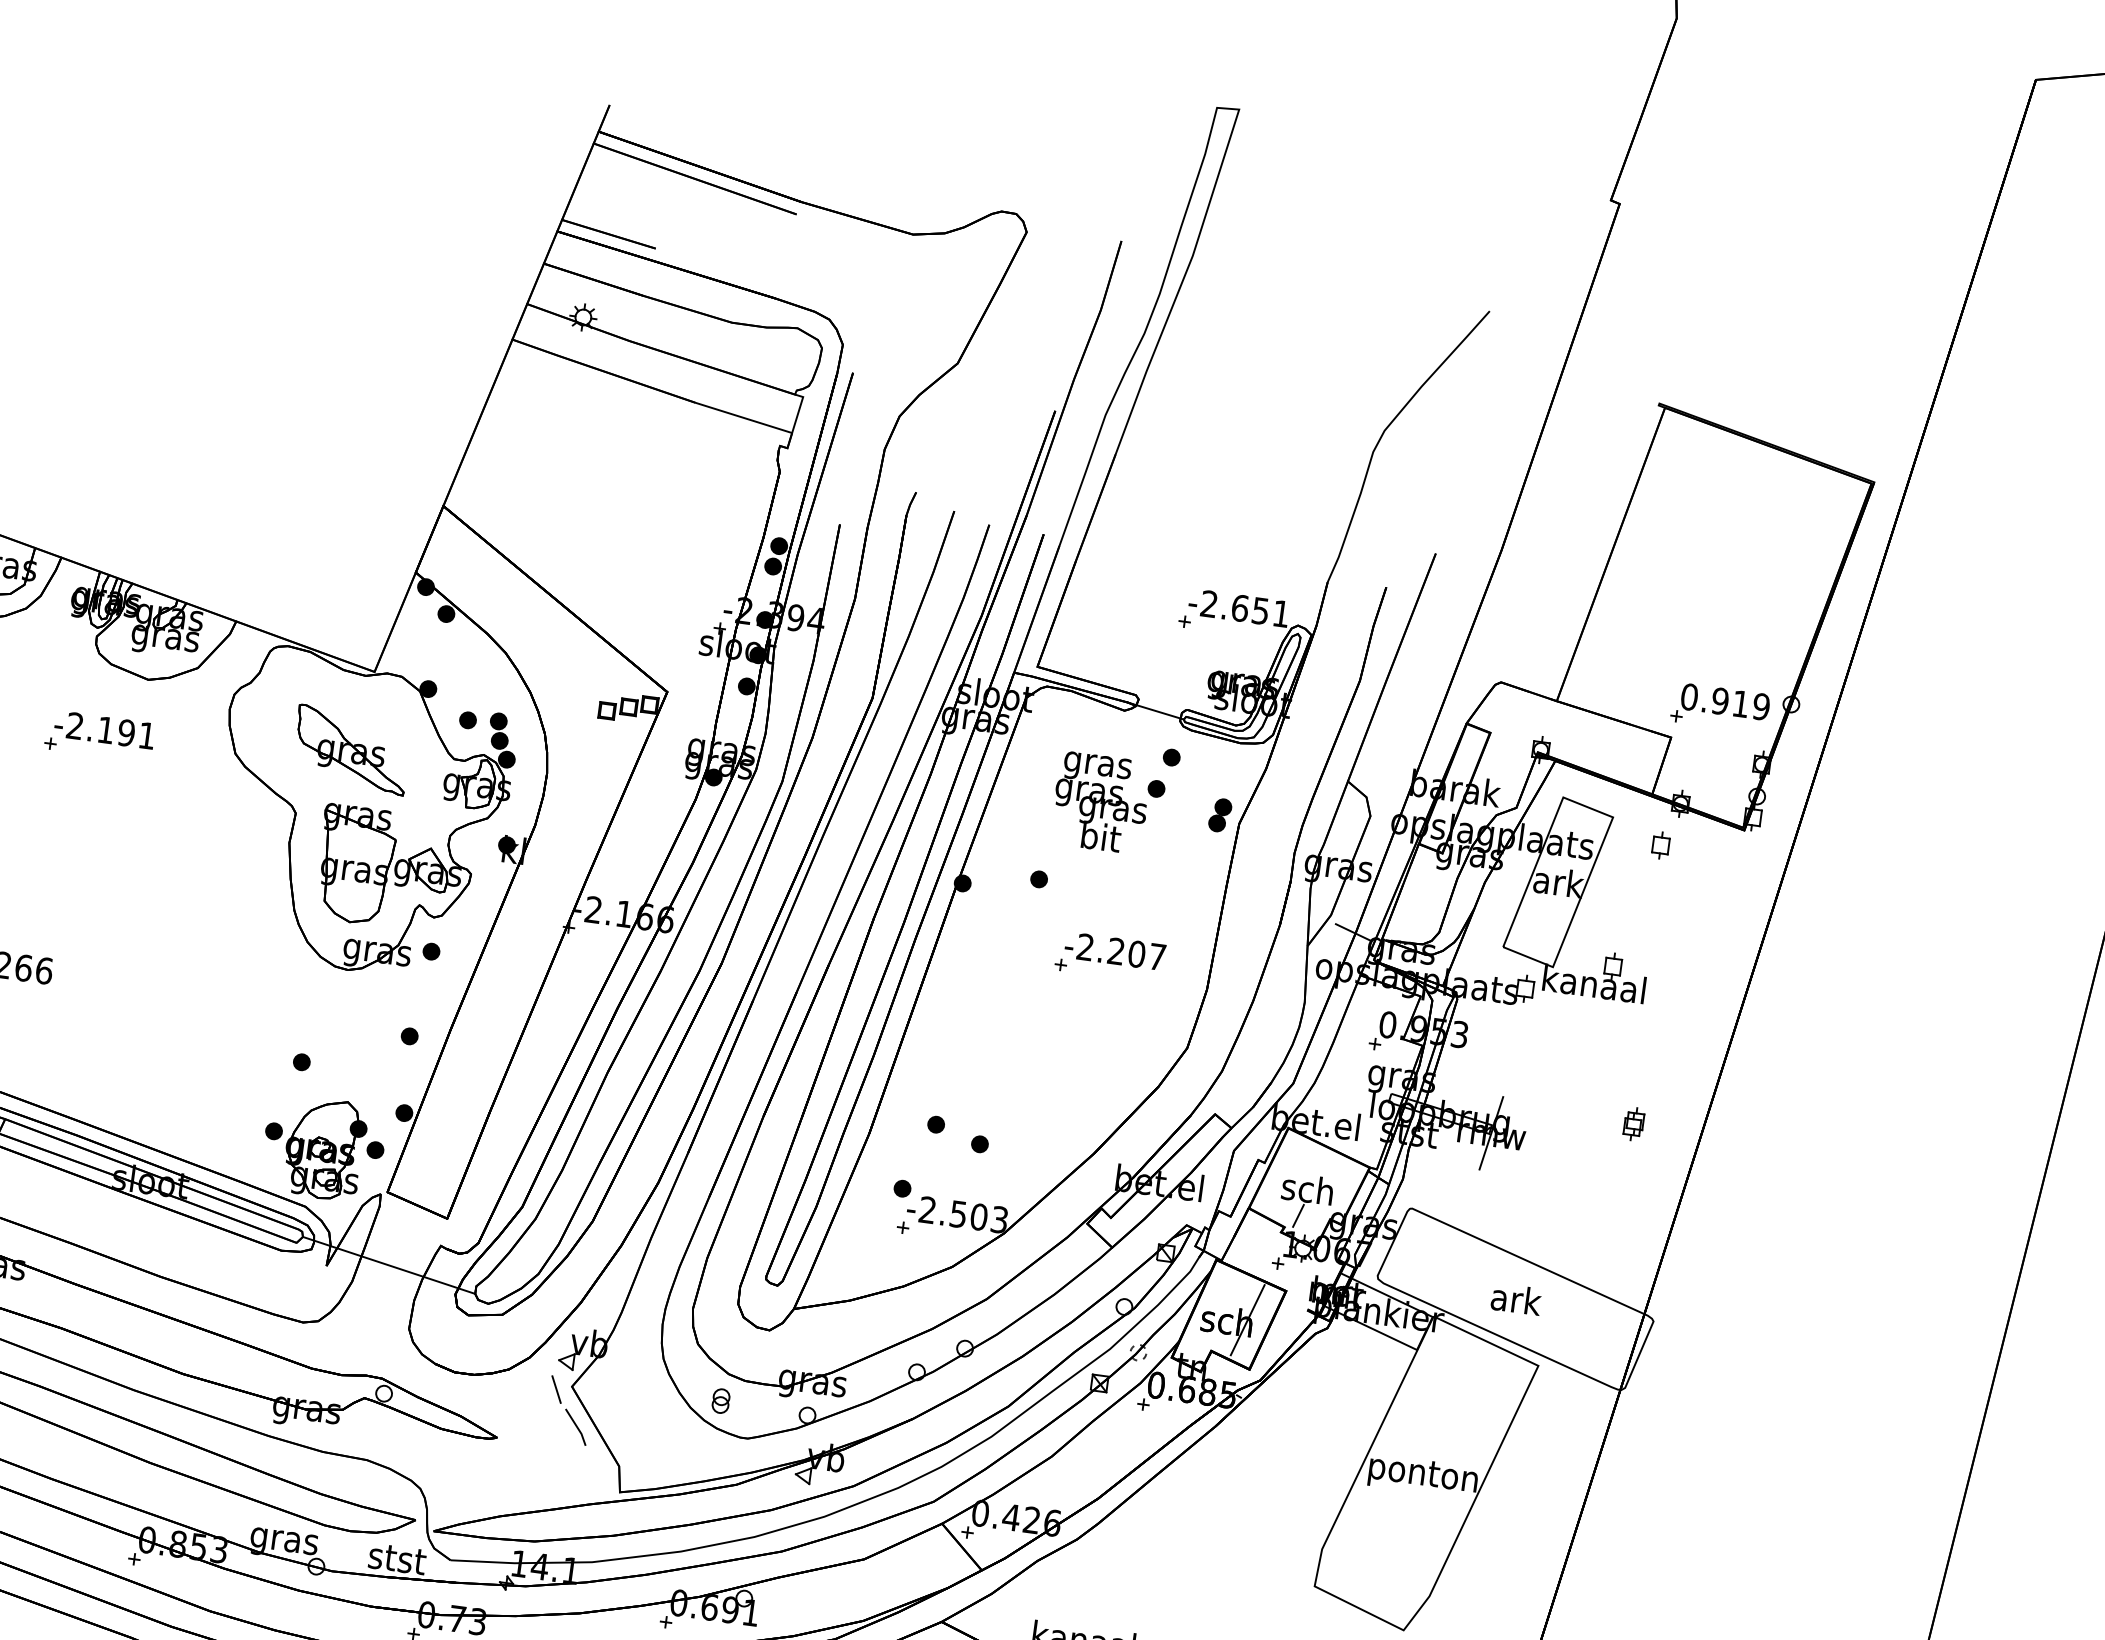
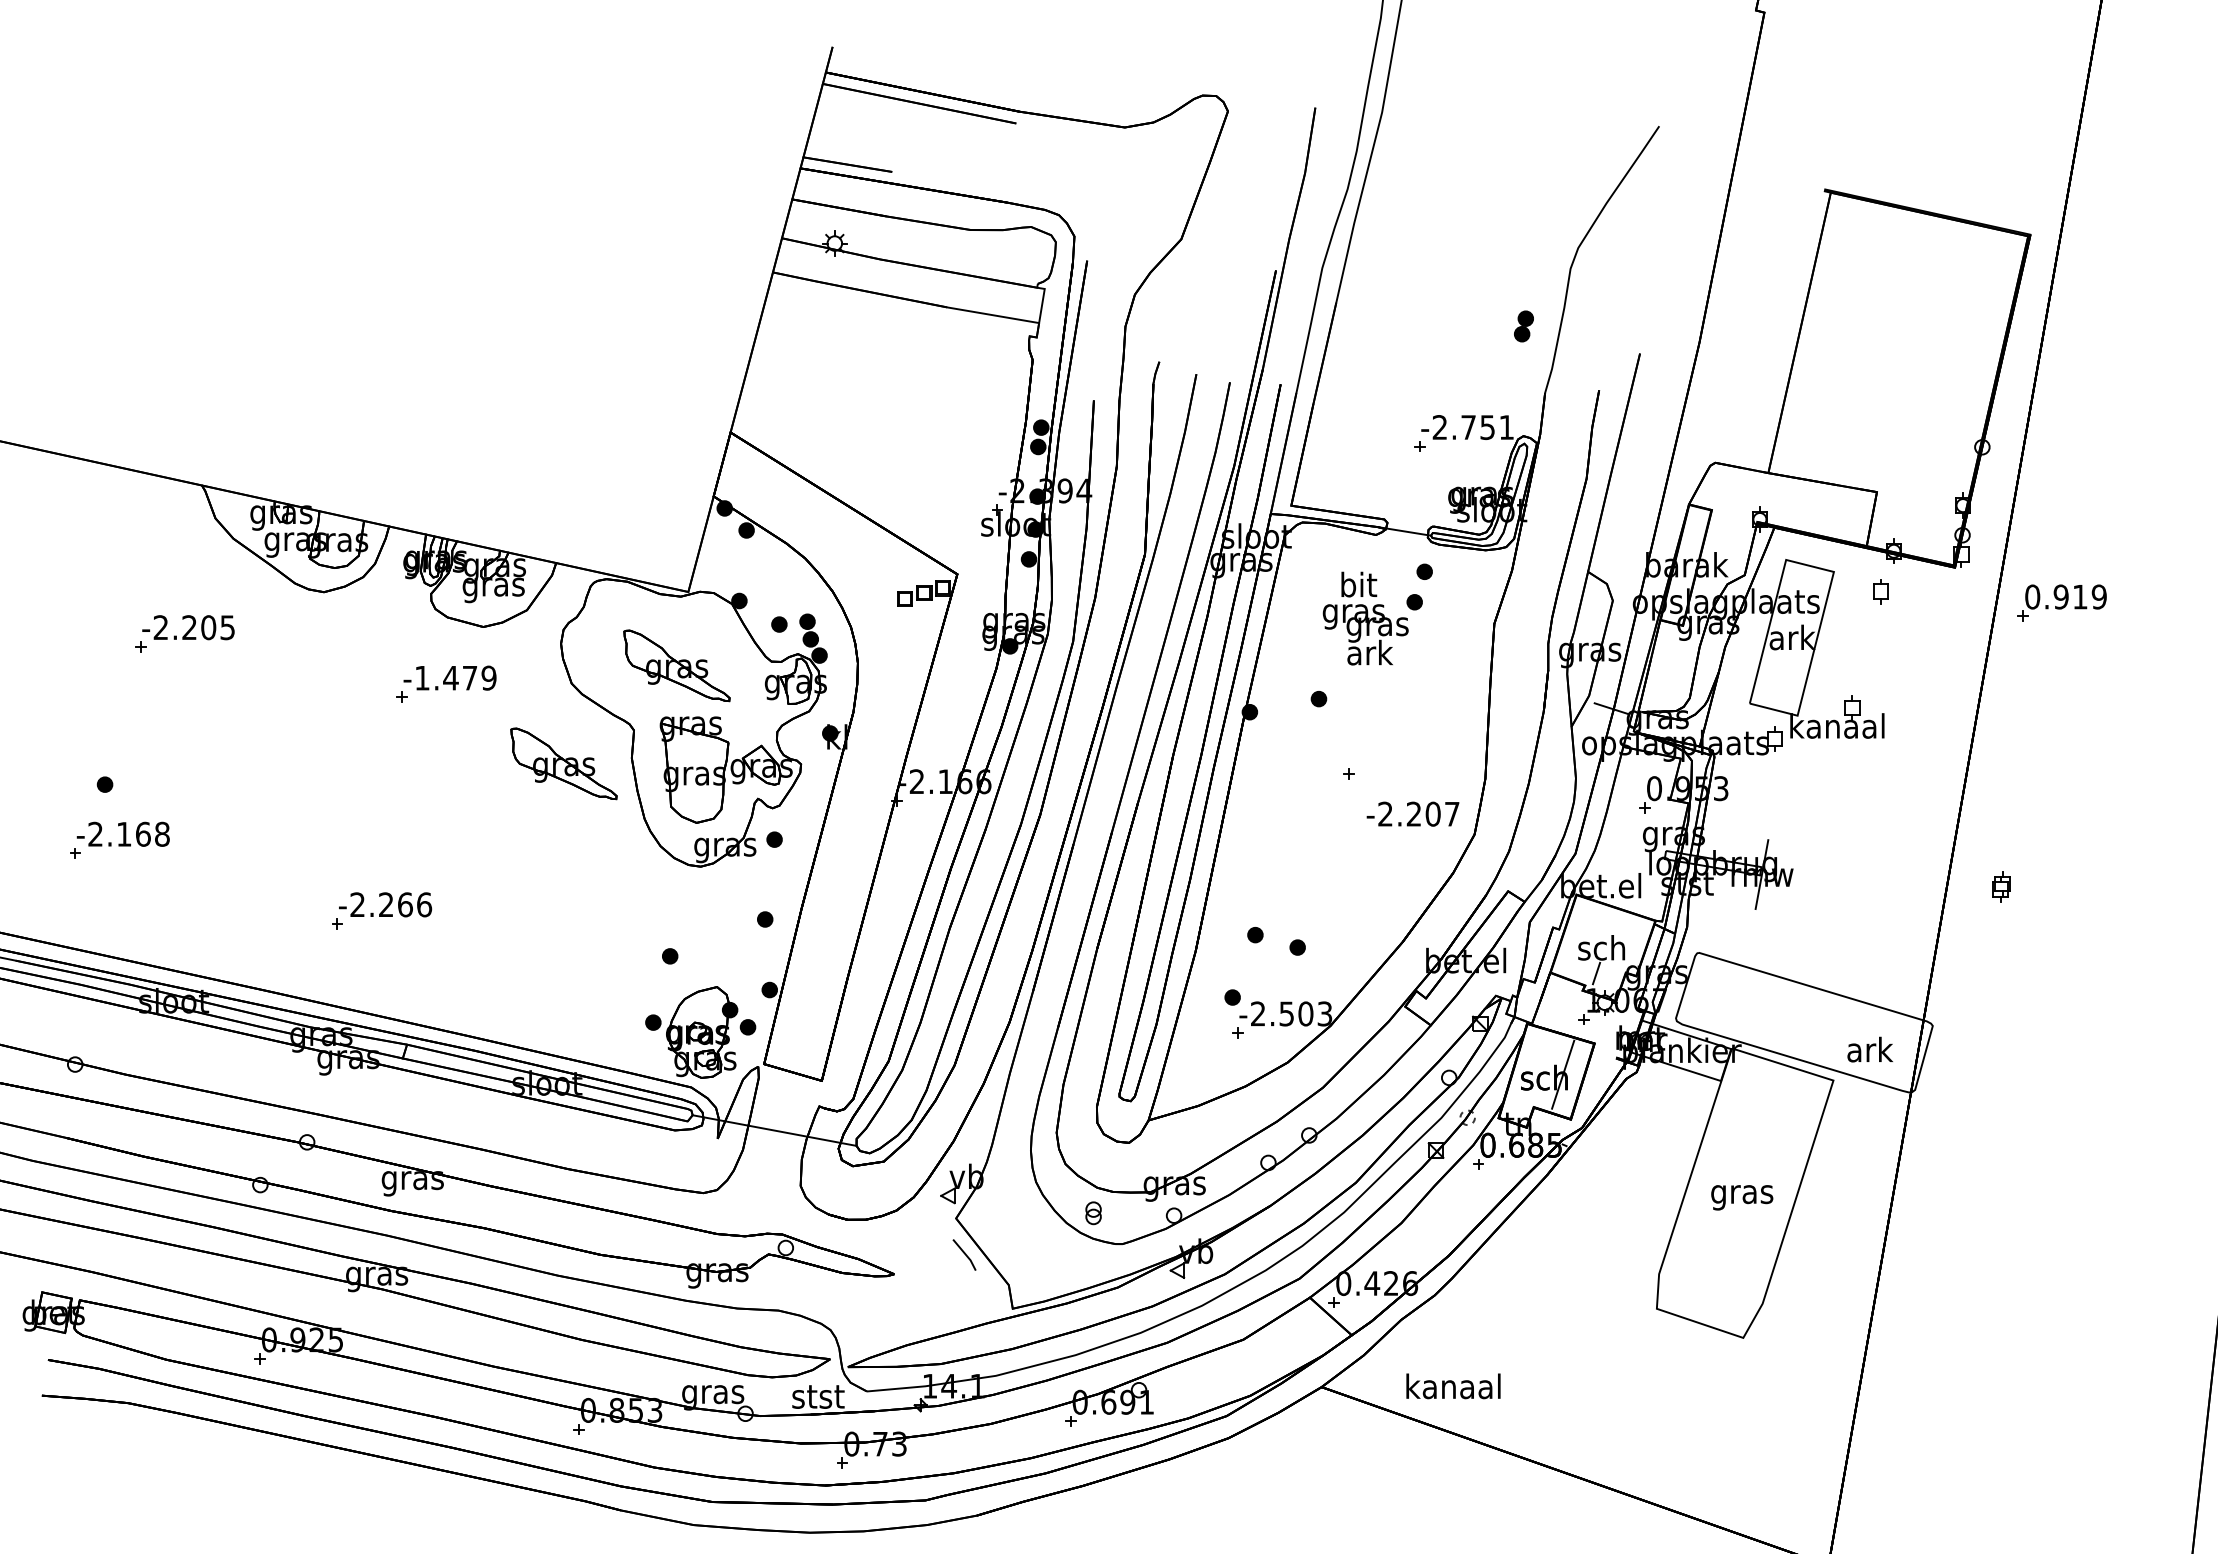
text: (1240, 608) -> (1468, 427), -2.651 -> -2.751
part: (1719, 707) -> (2061, 602), moved
text: (110, 730) -> (455, 677), -2.191 -> -1.479
text: (1098, 764) -> (1358, 587), gras -> bit
part: (1219, 815) -> (1523, 326), moved
text: (1100, 836) -> (1369, 652), bit -> ark
part: (214, 838) -> (563, 763), added
text: (1114, 950) -> (1412, 813), moved
part: (1633, 1123) -> (2001, 886), moved
text: (1515, 1299) -> (1869, 1049), moved
line: (555, 1388) -> (941, 1222), removed
text: (1423, 1476) -> (1742, 1195), ponton -> gras

